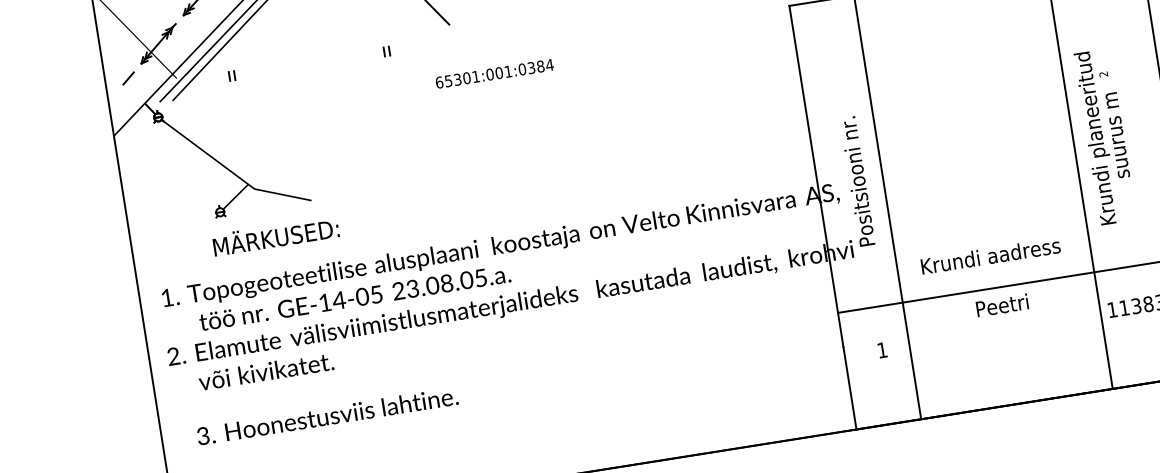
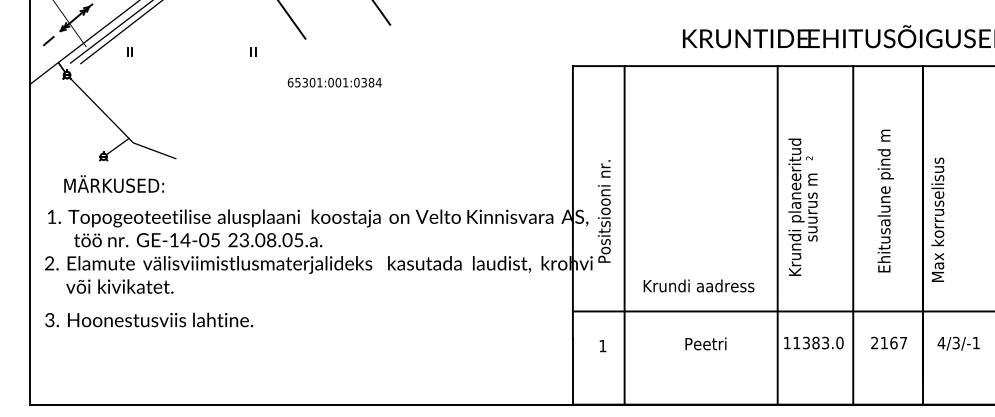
text: (274, 235) -> (113, 183), moved
text: (1001, 304) -> (705, 343), moved
text: (327, 415) -> (149, 319), moved

